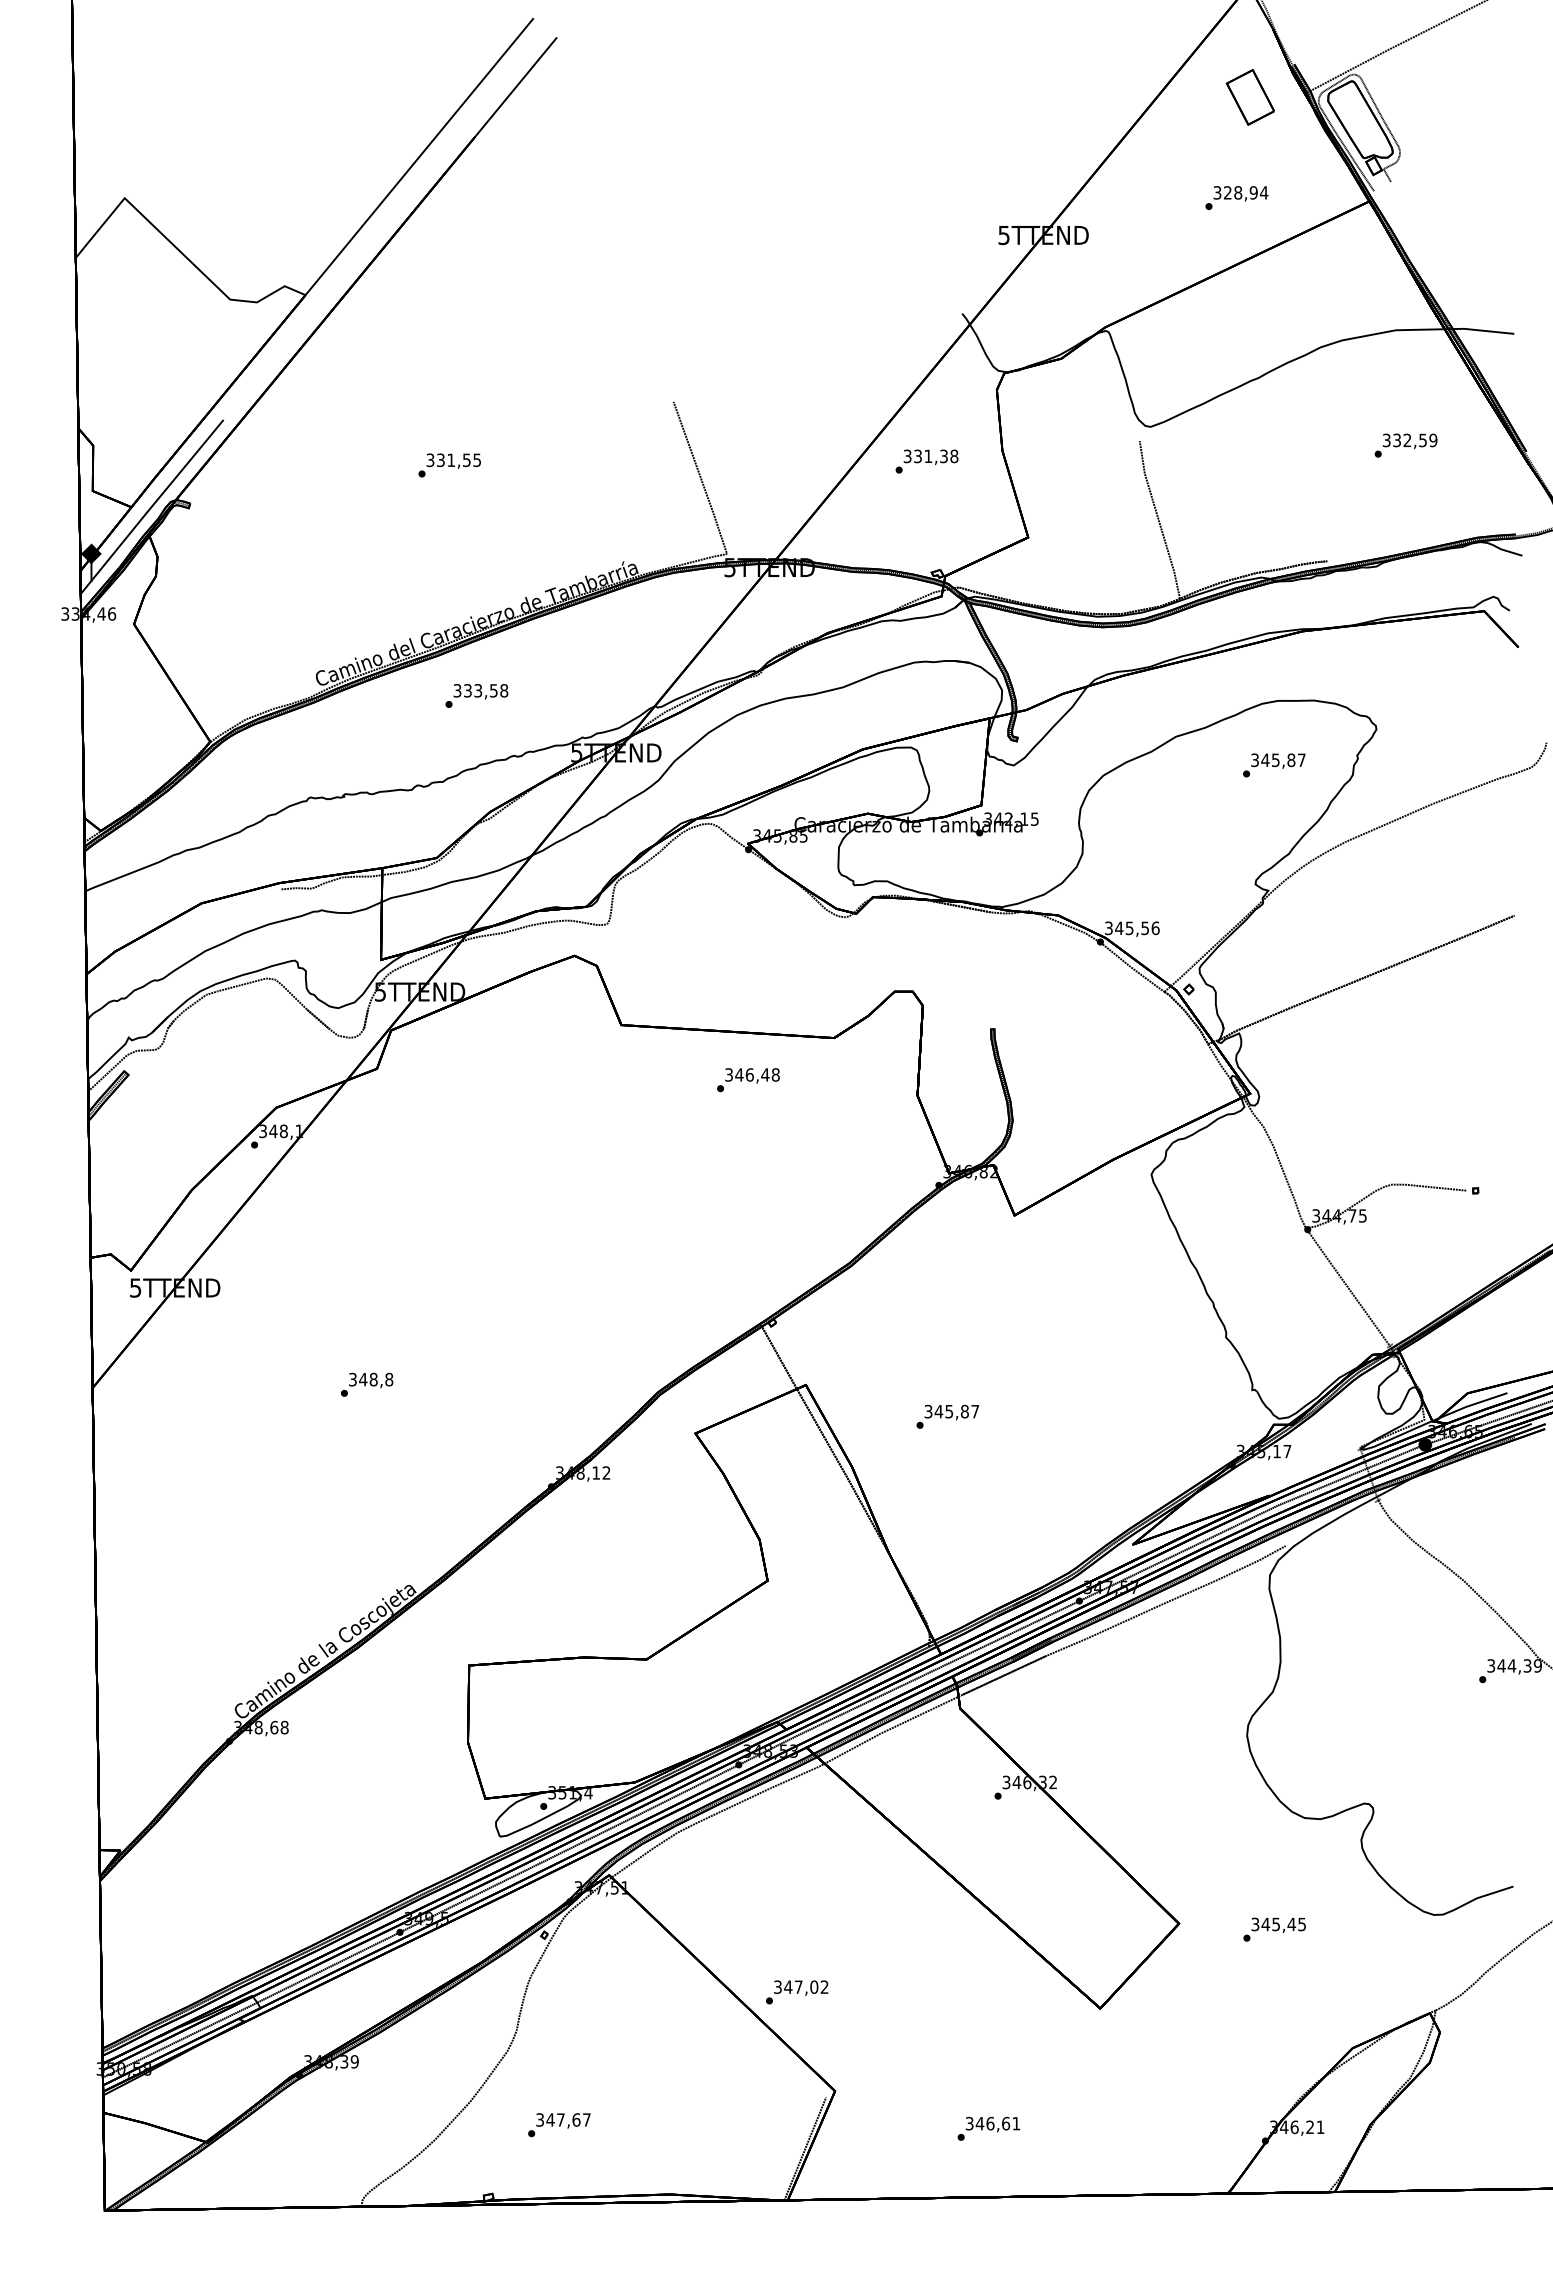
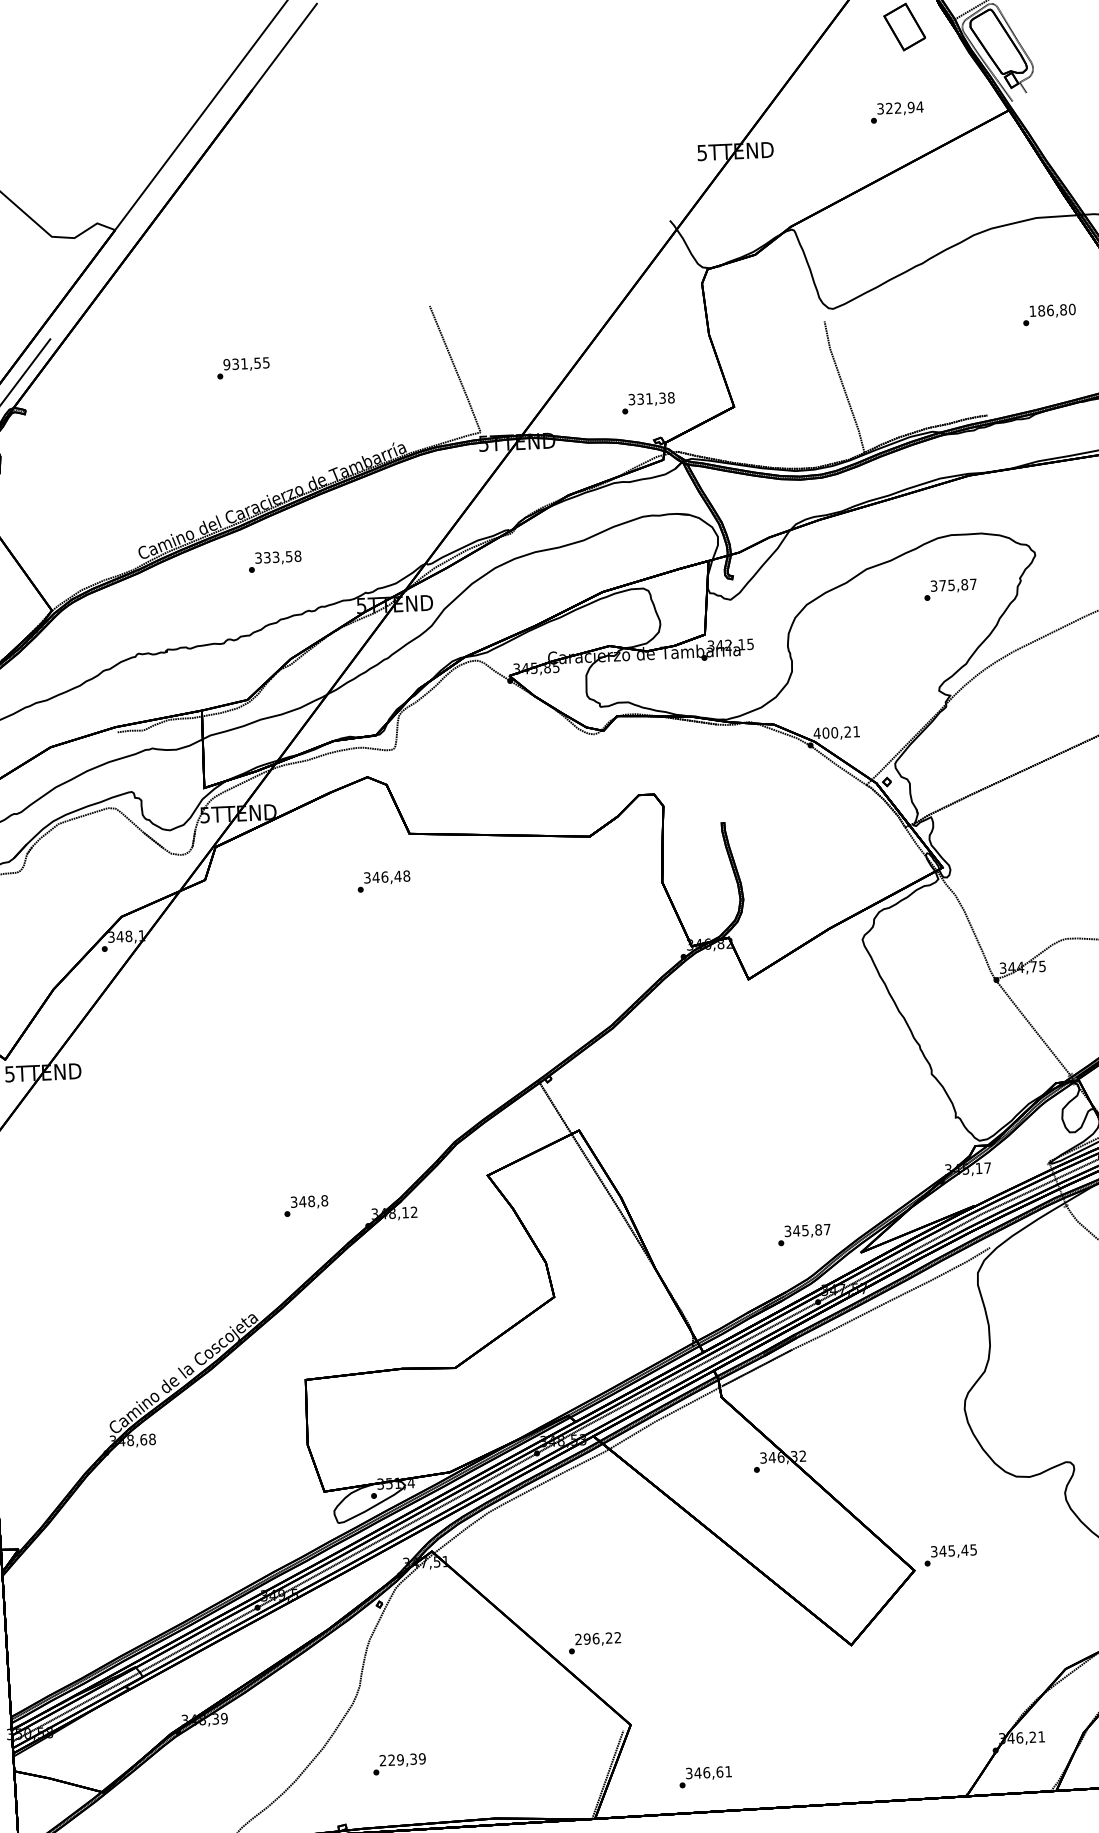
text: (1238, 192) -> (898, 107), 328,94 -> 322,94
text: (1409, 440) -> (1052, 310), 332,59 -> 186,80
text: (430, 459) -> (226, 363), 331,55 -> 931,55
text: (926, 461) -> (647, 403), moved
text: (1265, 759) -> (942, 585), 345,87 -> 375,87
text: (1131, 928) -> (836, 732), 345,56 -> 400,21
text: (748, 1080) -> (383, 881), moved
text: (367, 1384) -> (306, 1205), moved
text: (947, 1416) -> (804, 1234), moved
text: (1274, 1929) -> (950, 1555), moved
text: (796, 1986) -> (594, 1638), 347,02 -> 296,22
text: (563, 2119) -> (402, 1759), 347,67 -> 229,39
text: (988, 2128) -> (705, 1776), moved

